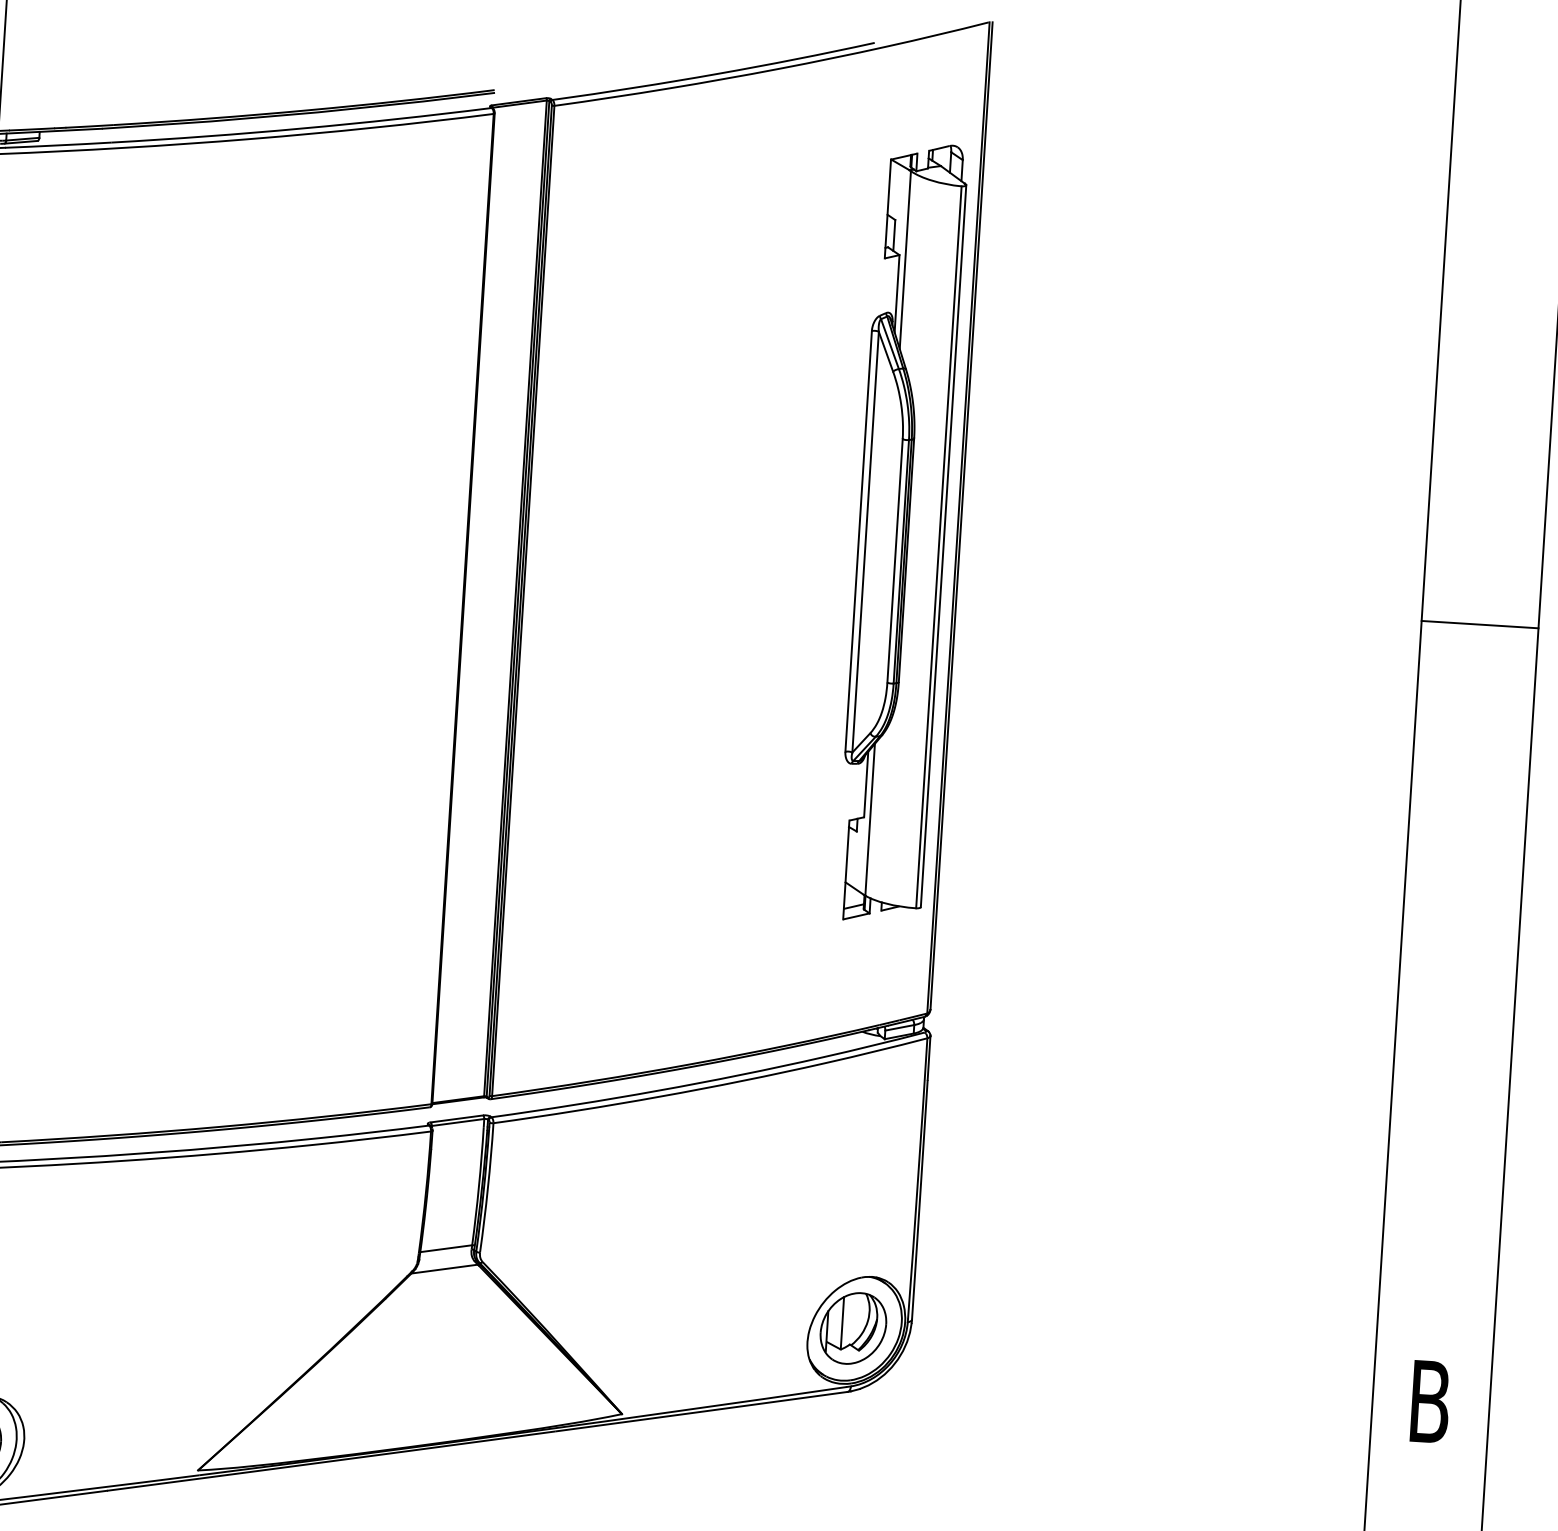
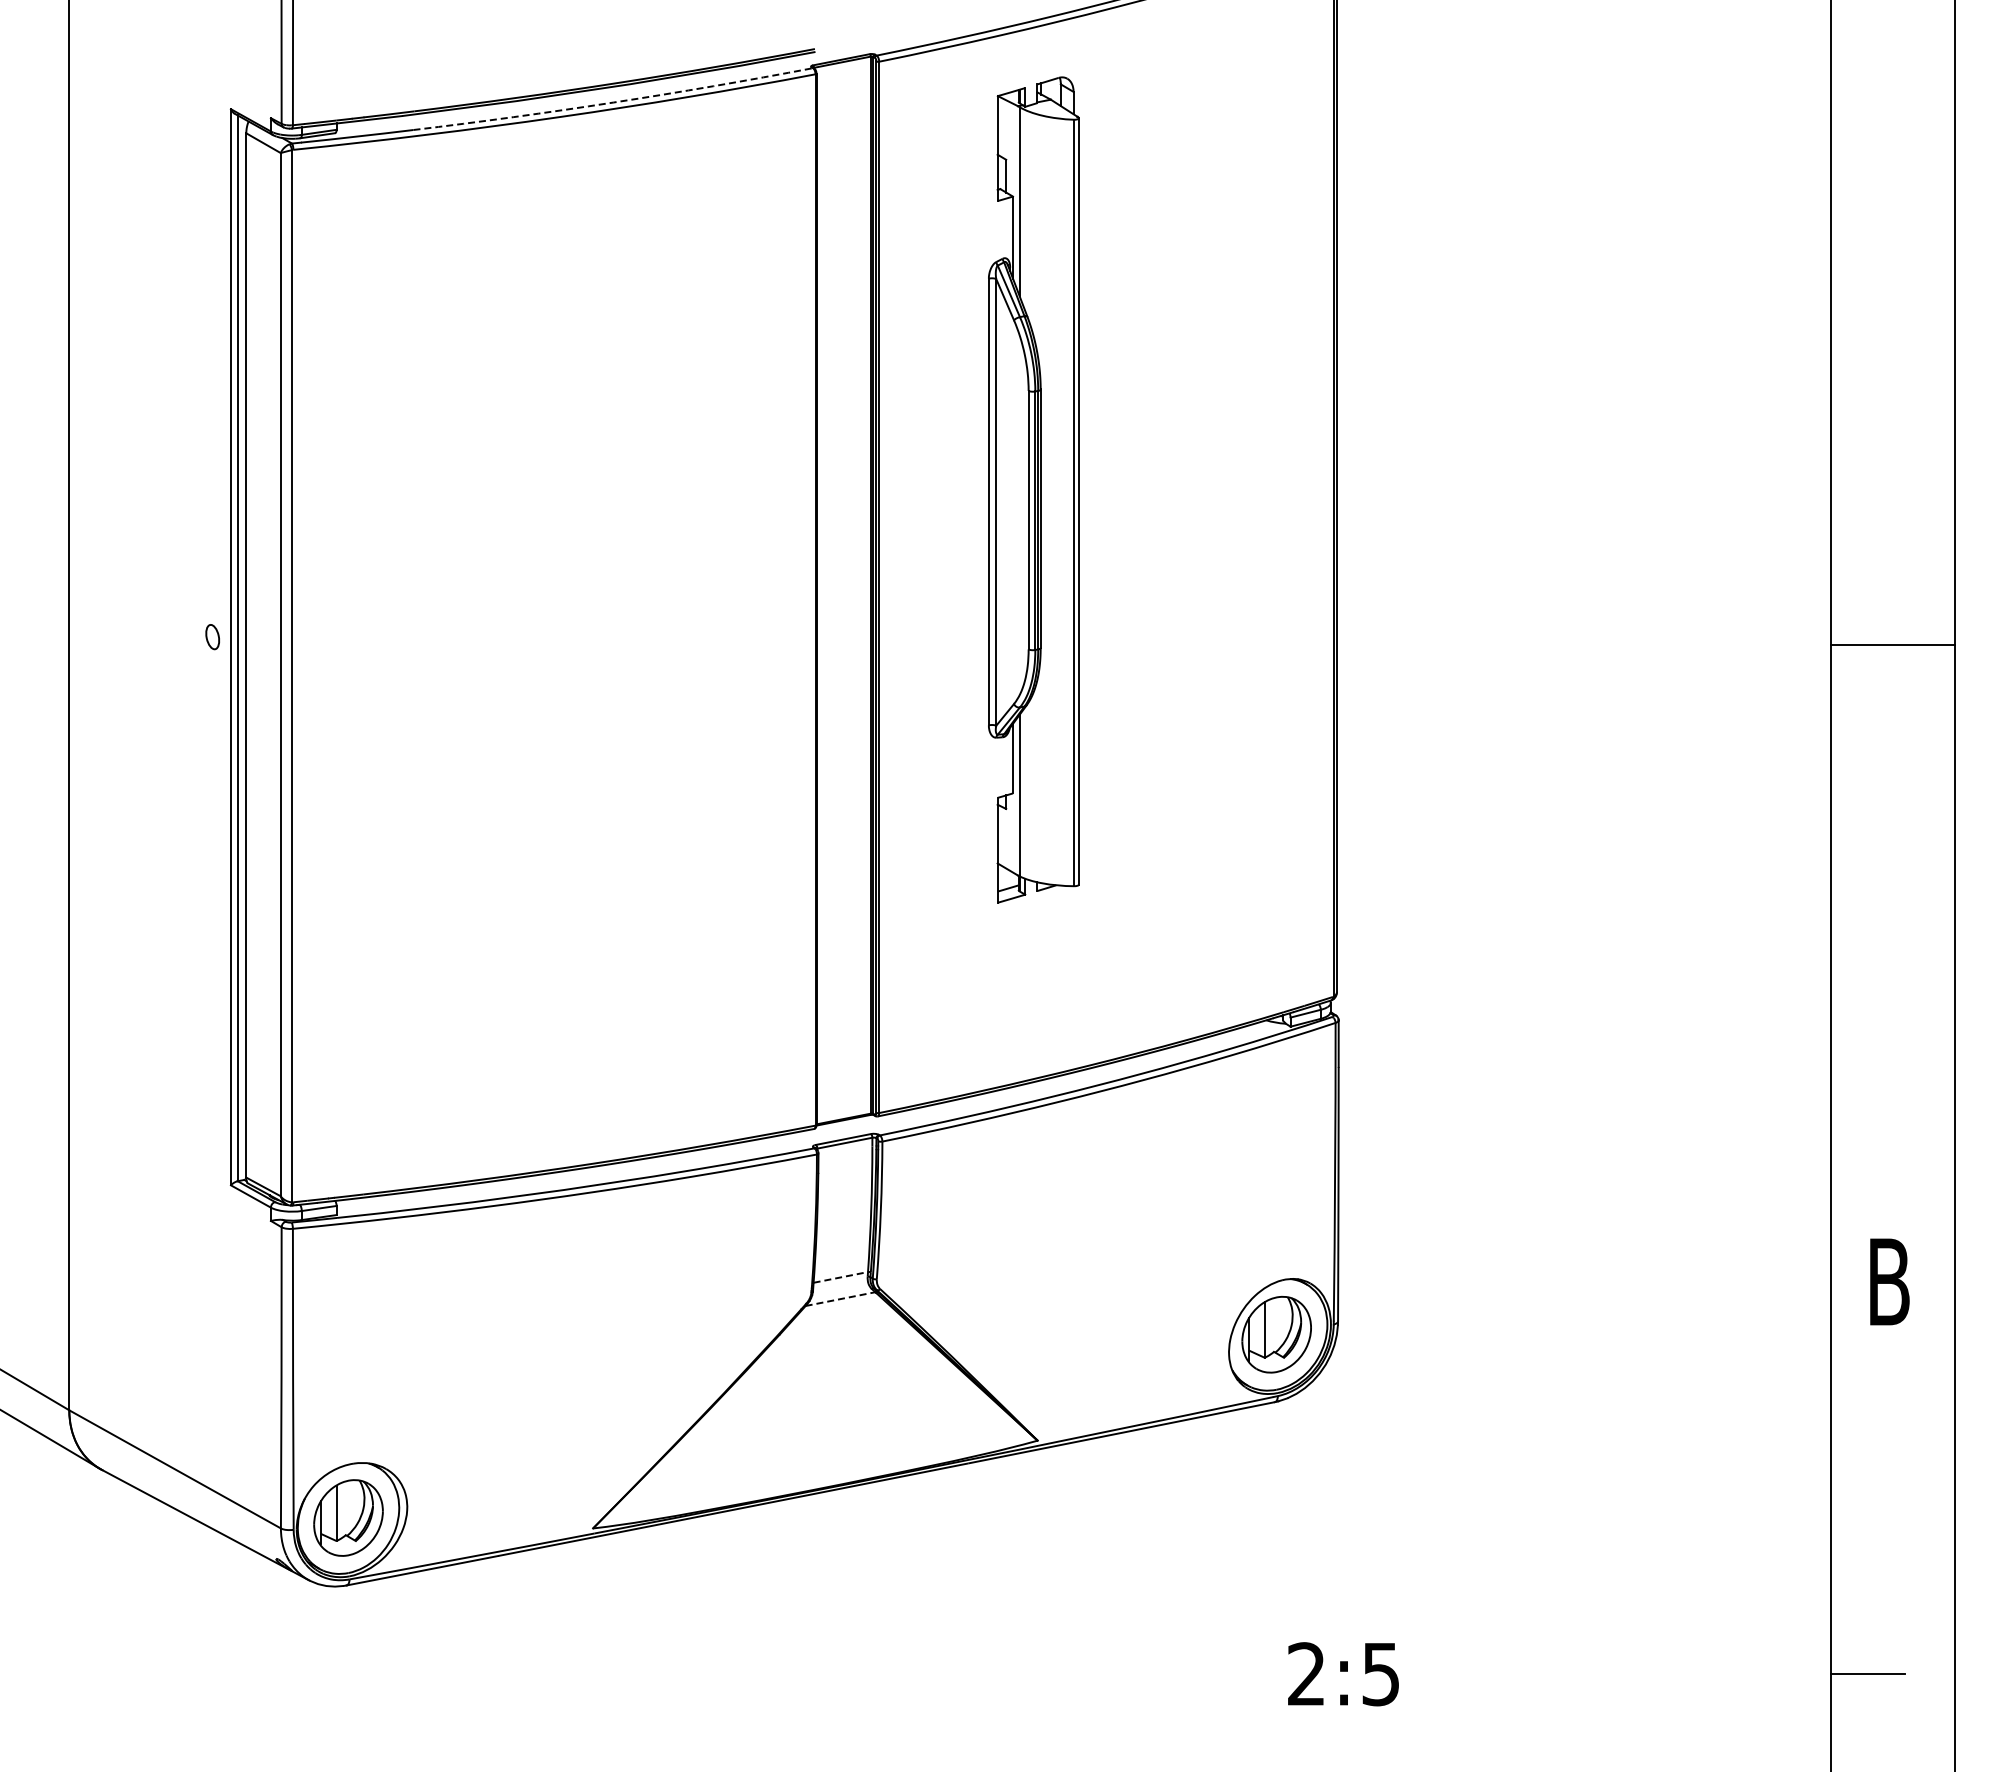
arc: (301, 128) -> (613, 102), solid -> dashed
part: (901, 532) -> (1033, 489), moved
line: (1480, 624) -> (1892, 644), moved
line: (445, 1248) -> (840, 1277), solid -> dashed
line: (444, 1269) -> (840, 1299), solid -> dashed
text: (1430, 1401) -> (1889, 1281), moved

